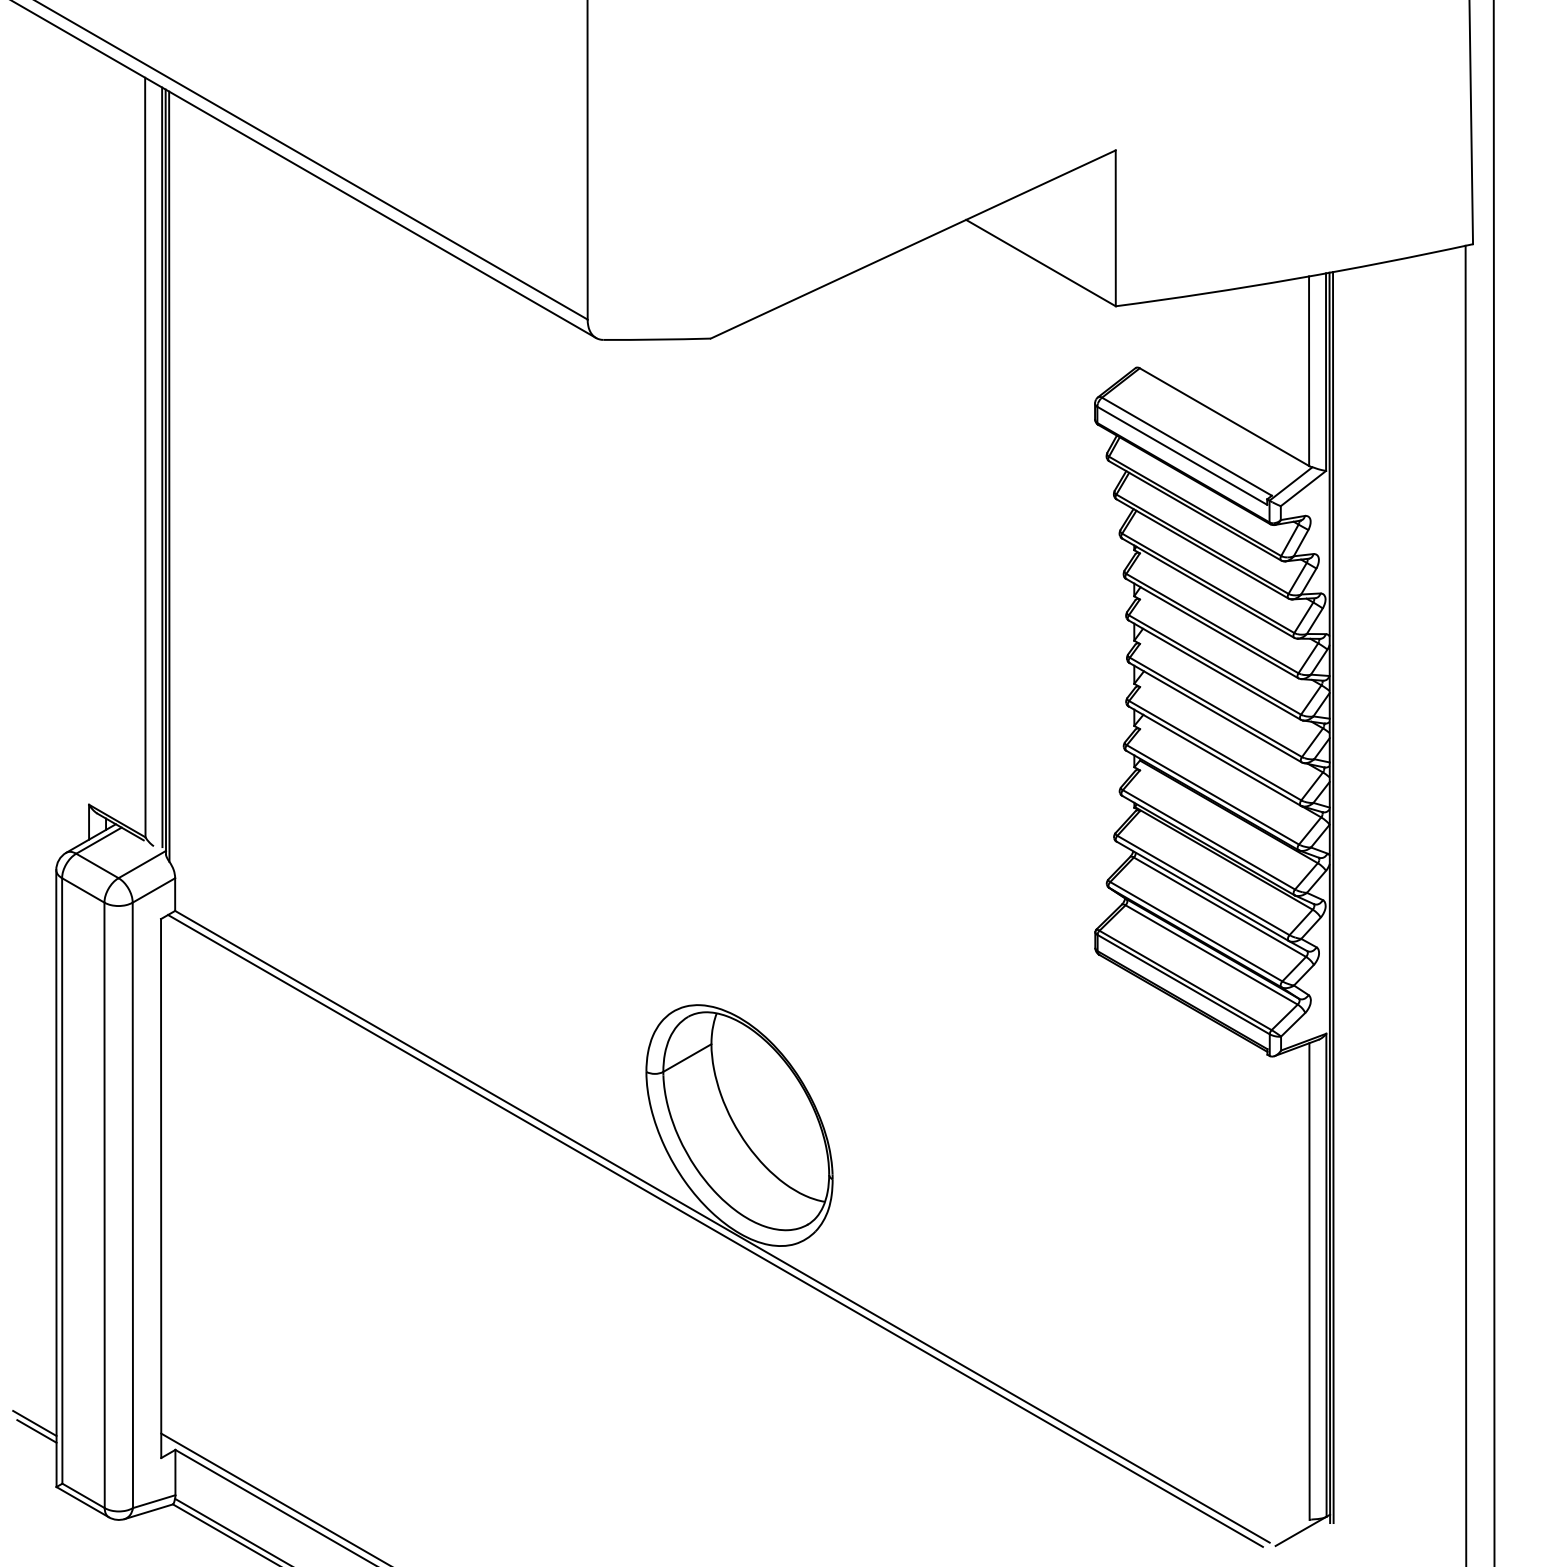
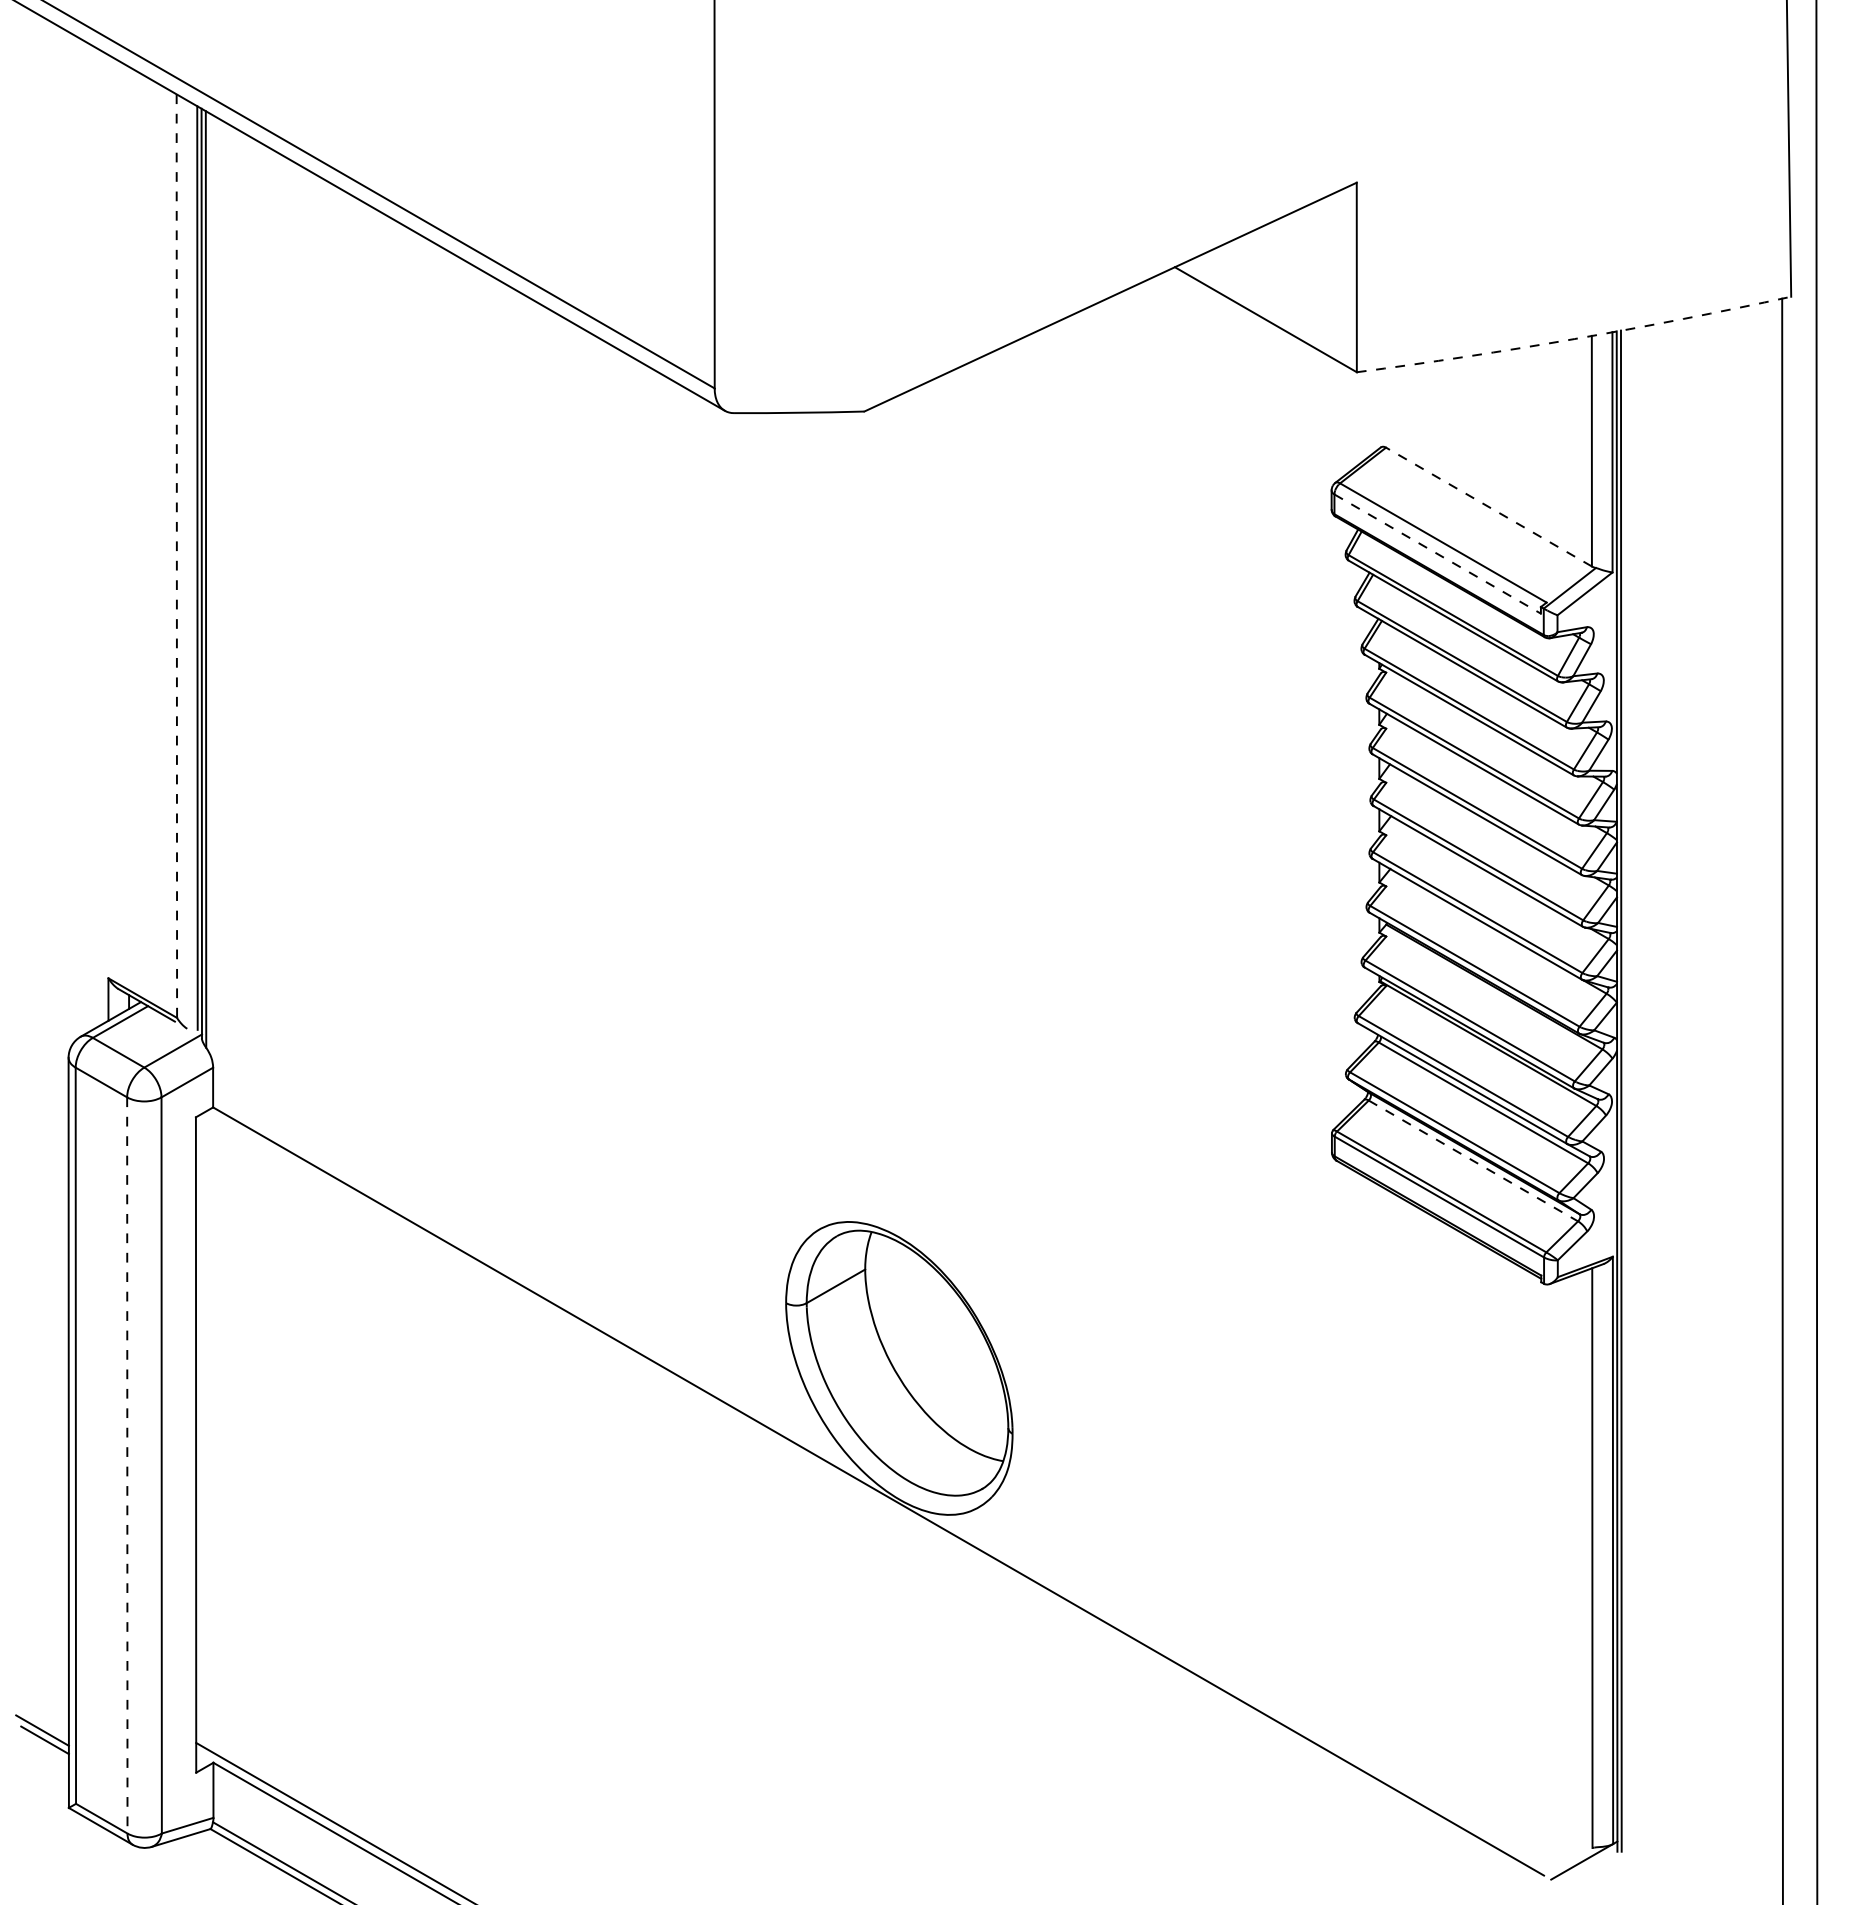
arc: (1295, 278) -> (1575, 338), solid -> dashed
line: (1224, 417) -> (1489, 507), solid -> dashed
line: (1182, 456) -> (1437, 554), solid -> dashed
line: (145, 457) -> (177, 556), solid -> dashed
line: (1212, 955) -> (1474, 1161), solid -> dashed
line: (104, 1205) -> (127, 1465), solid -> dashed
line: (715, 1230) -> (870, 1496), removed

